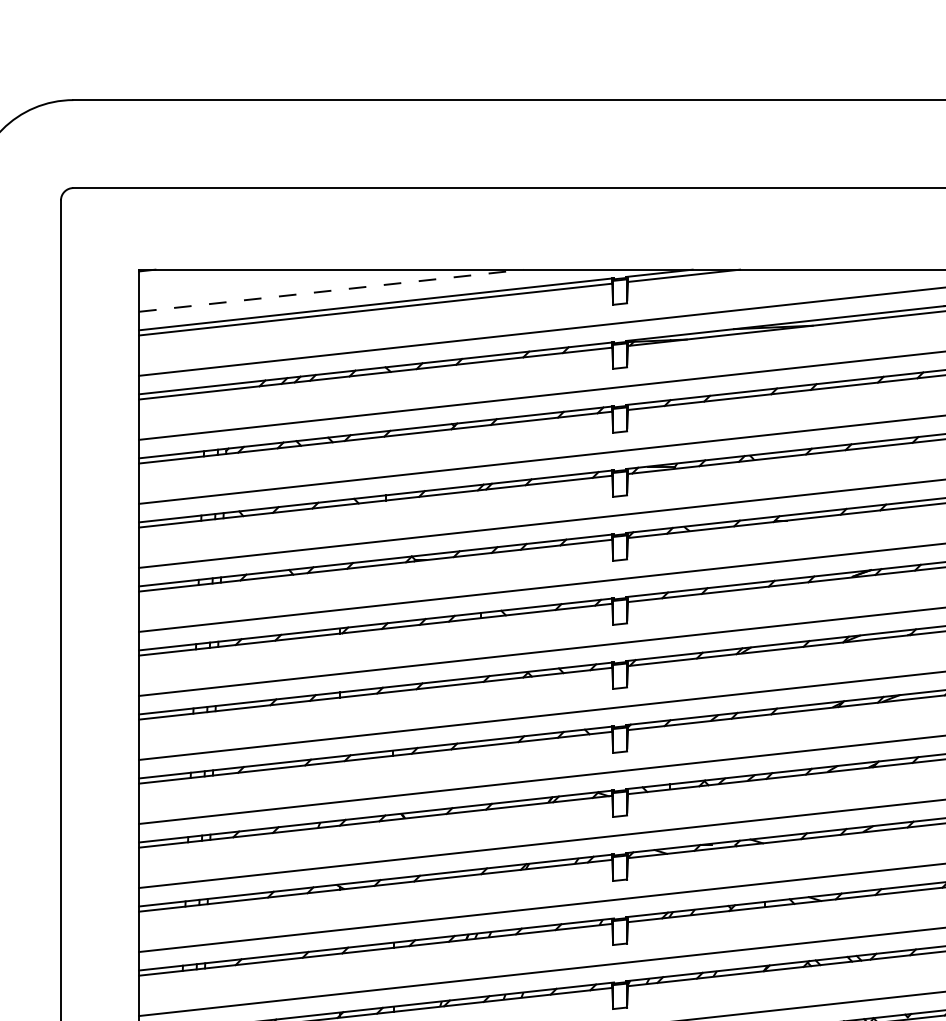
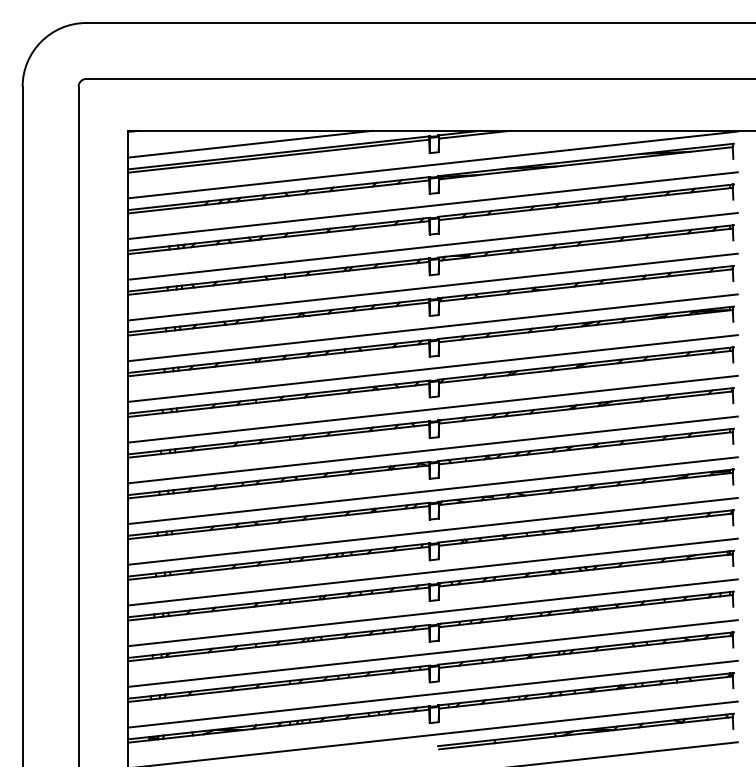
line: (332, 291) -> (251, 144), dashed -> solid

